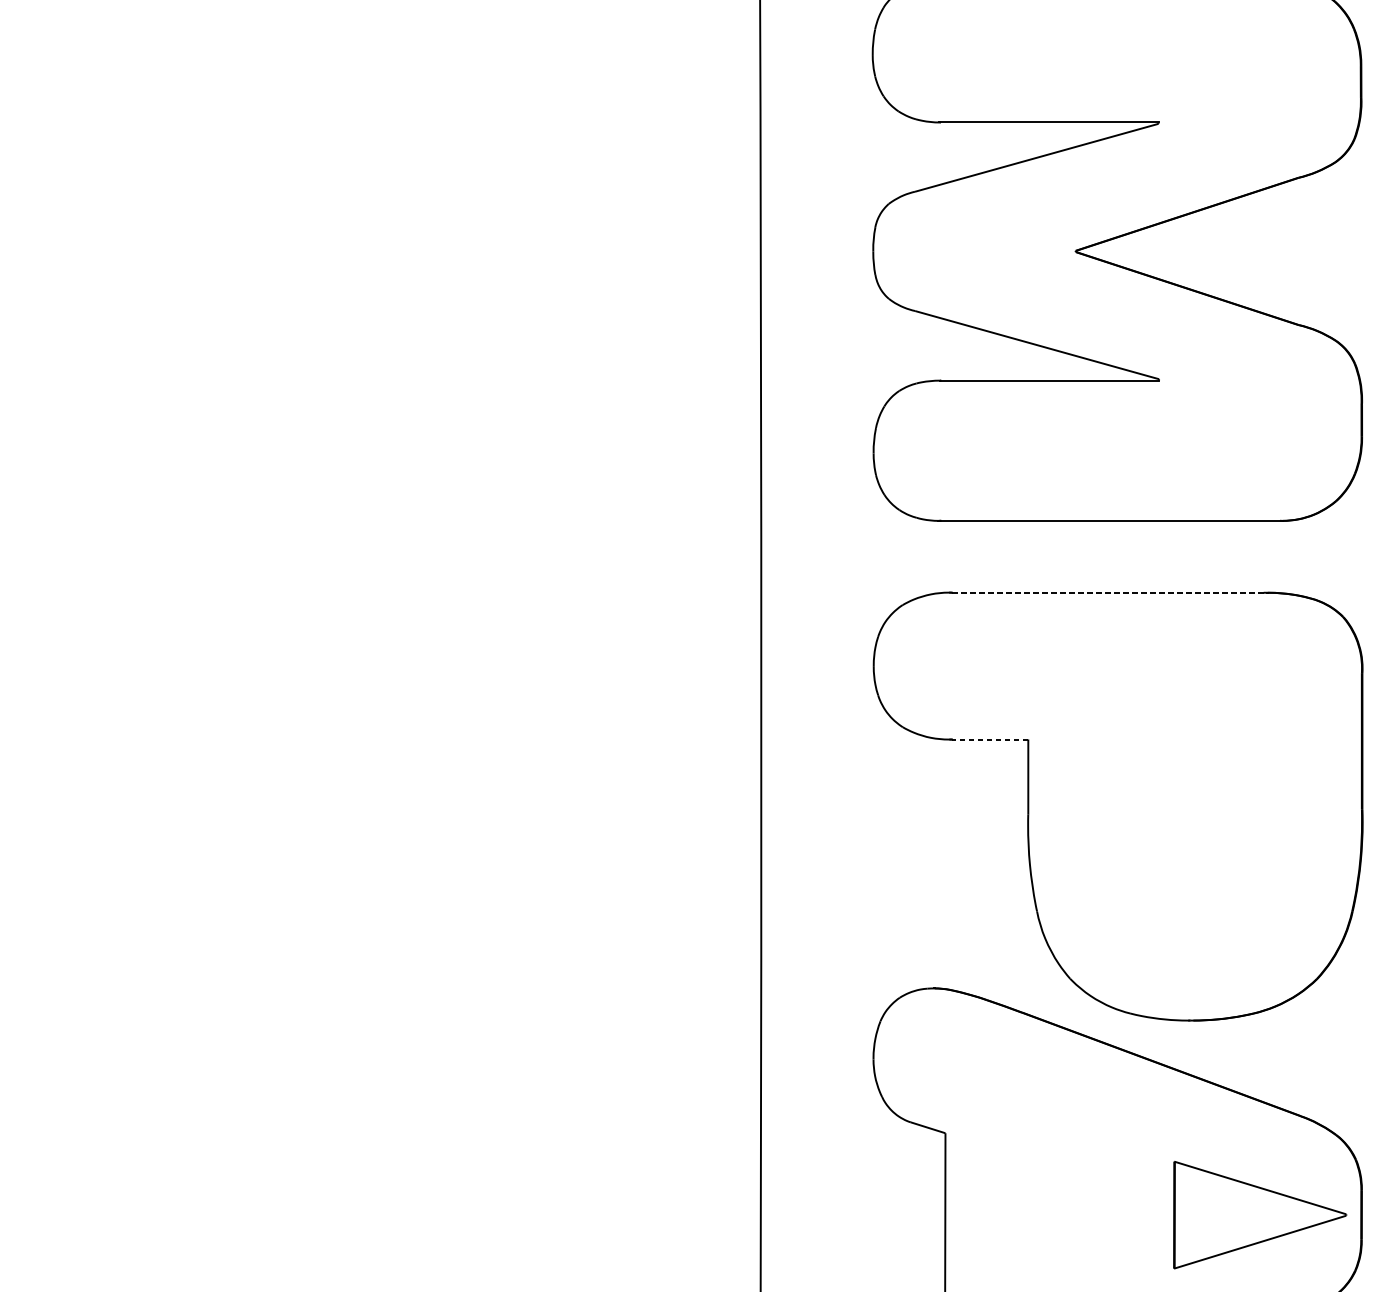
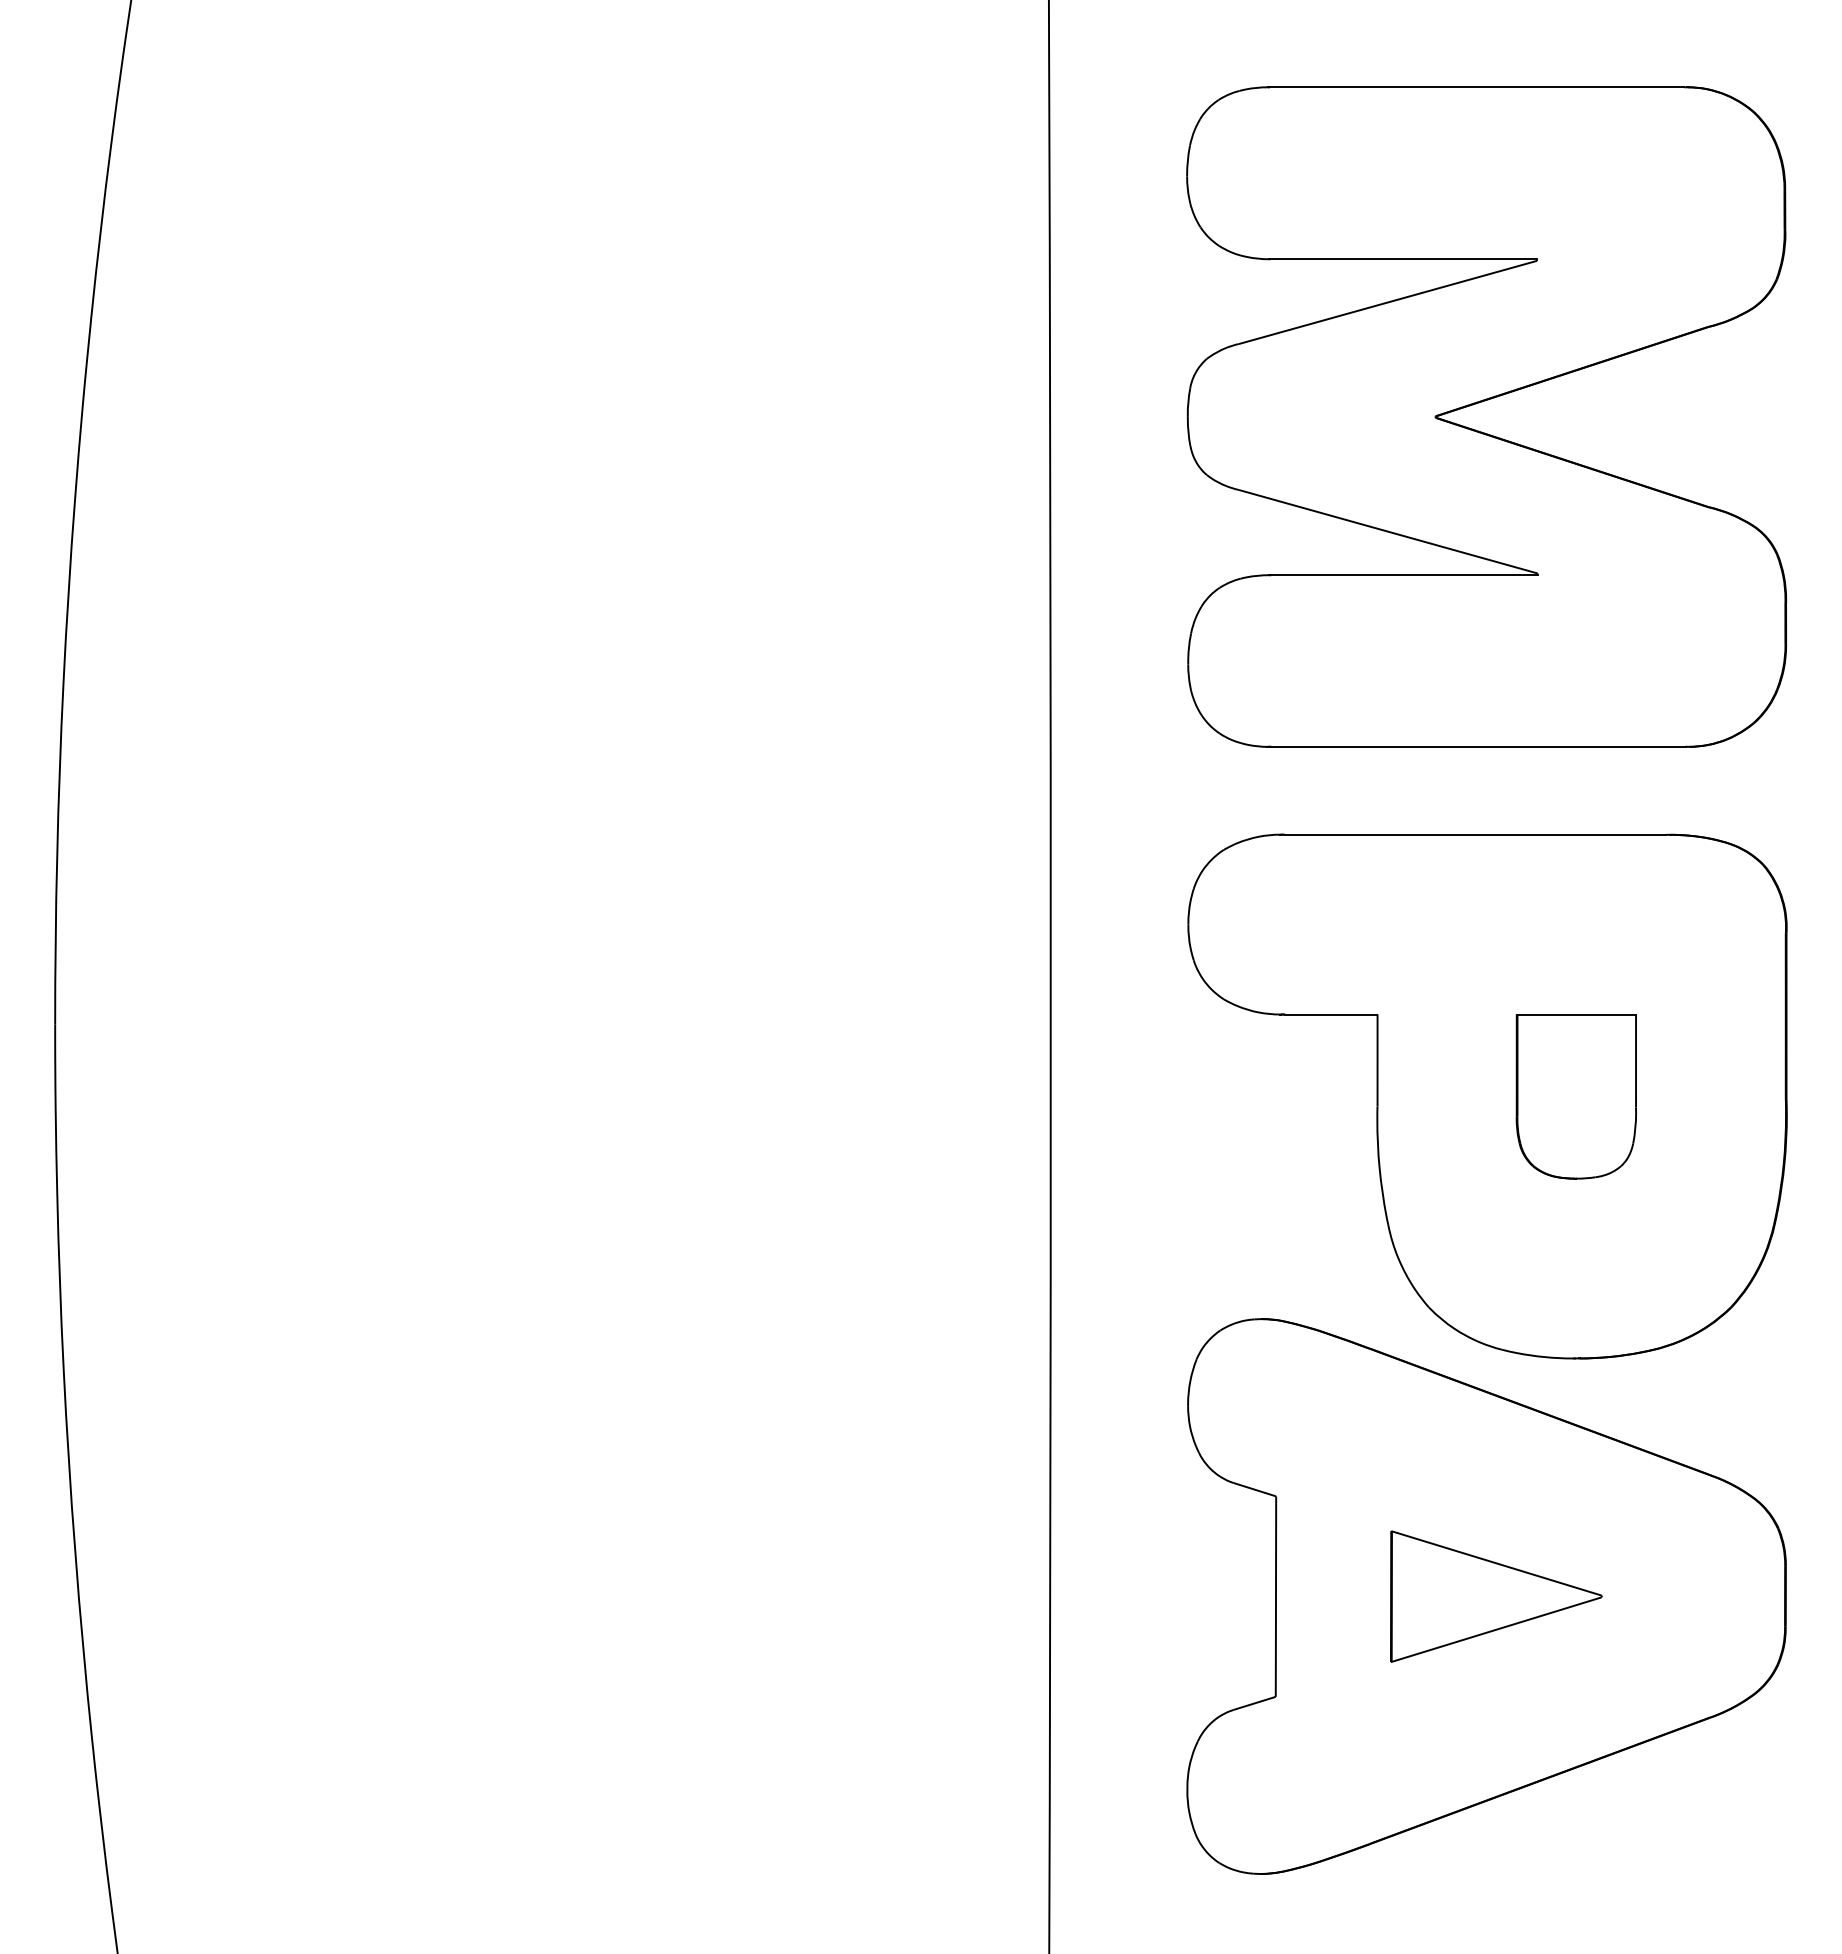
line: (1108, 592) -> (1475, 834), dashed -> solid
line: (989, 739) -> (1330, 1014), dashed -> solid
part: (1190, 806) -> (1575, 1096), added
part: (1260, 1215) -> (1496, 1596), moved

